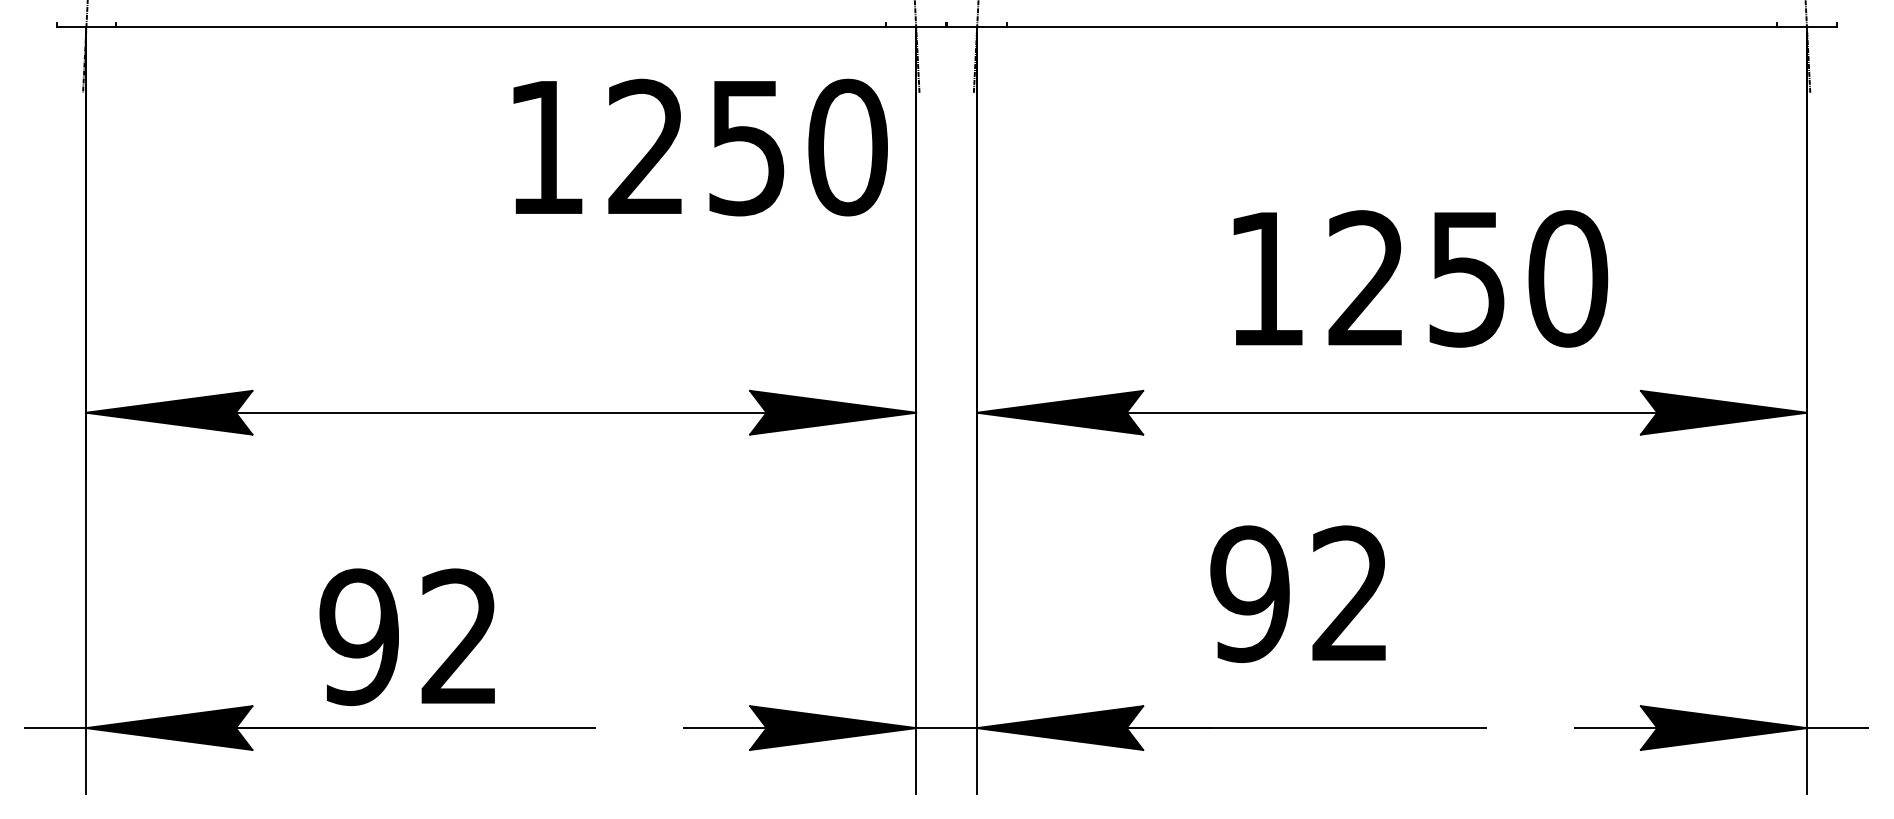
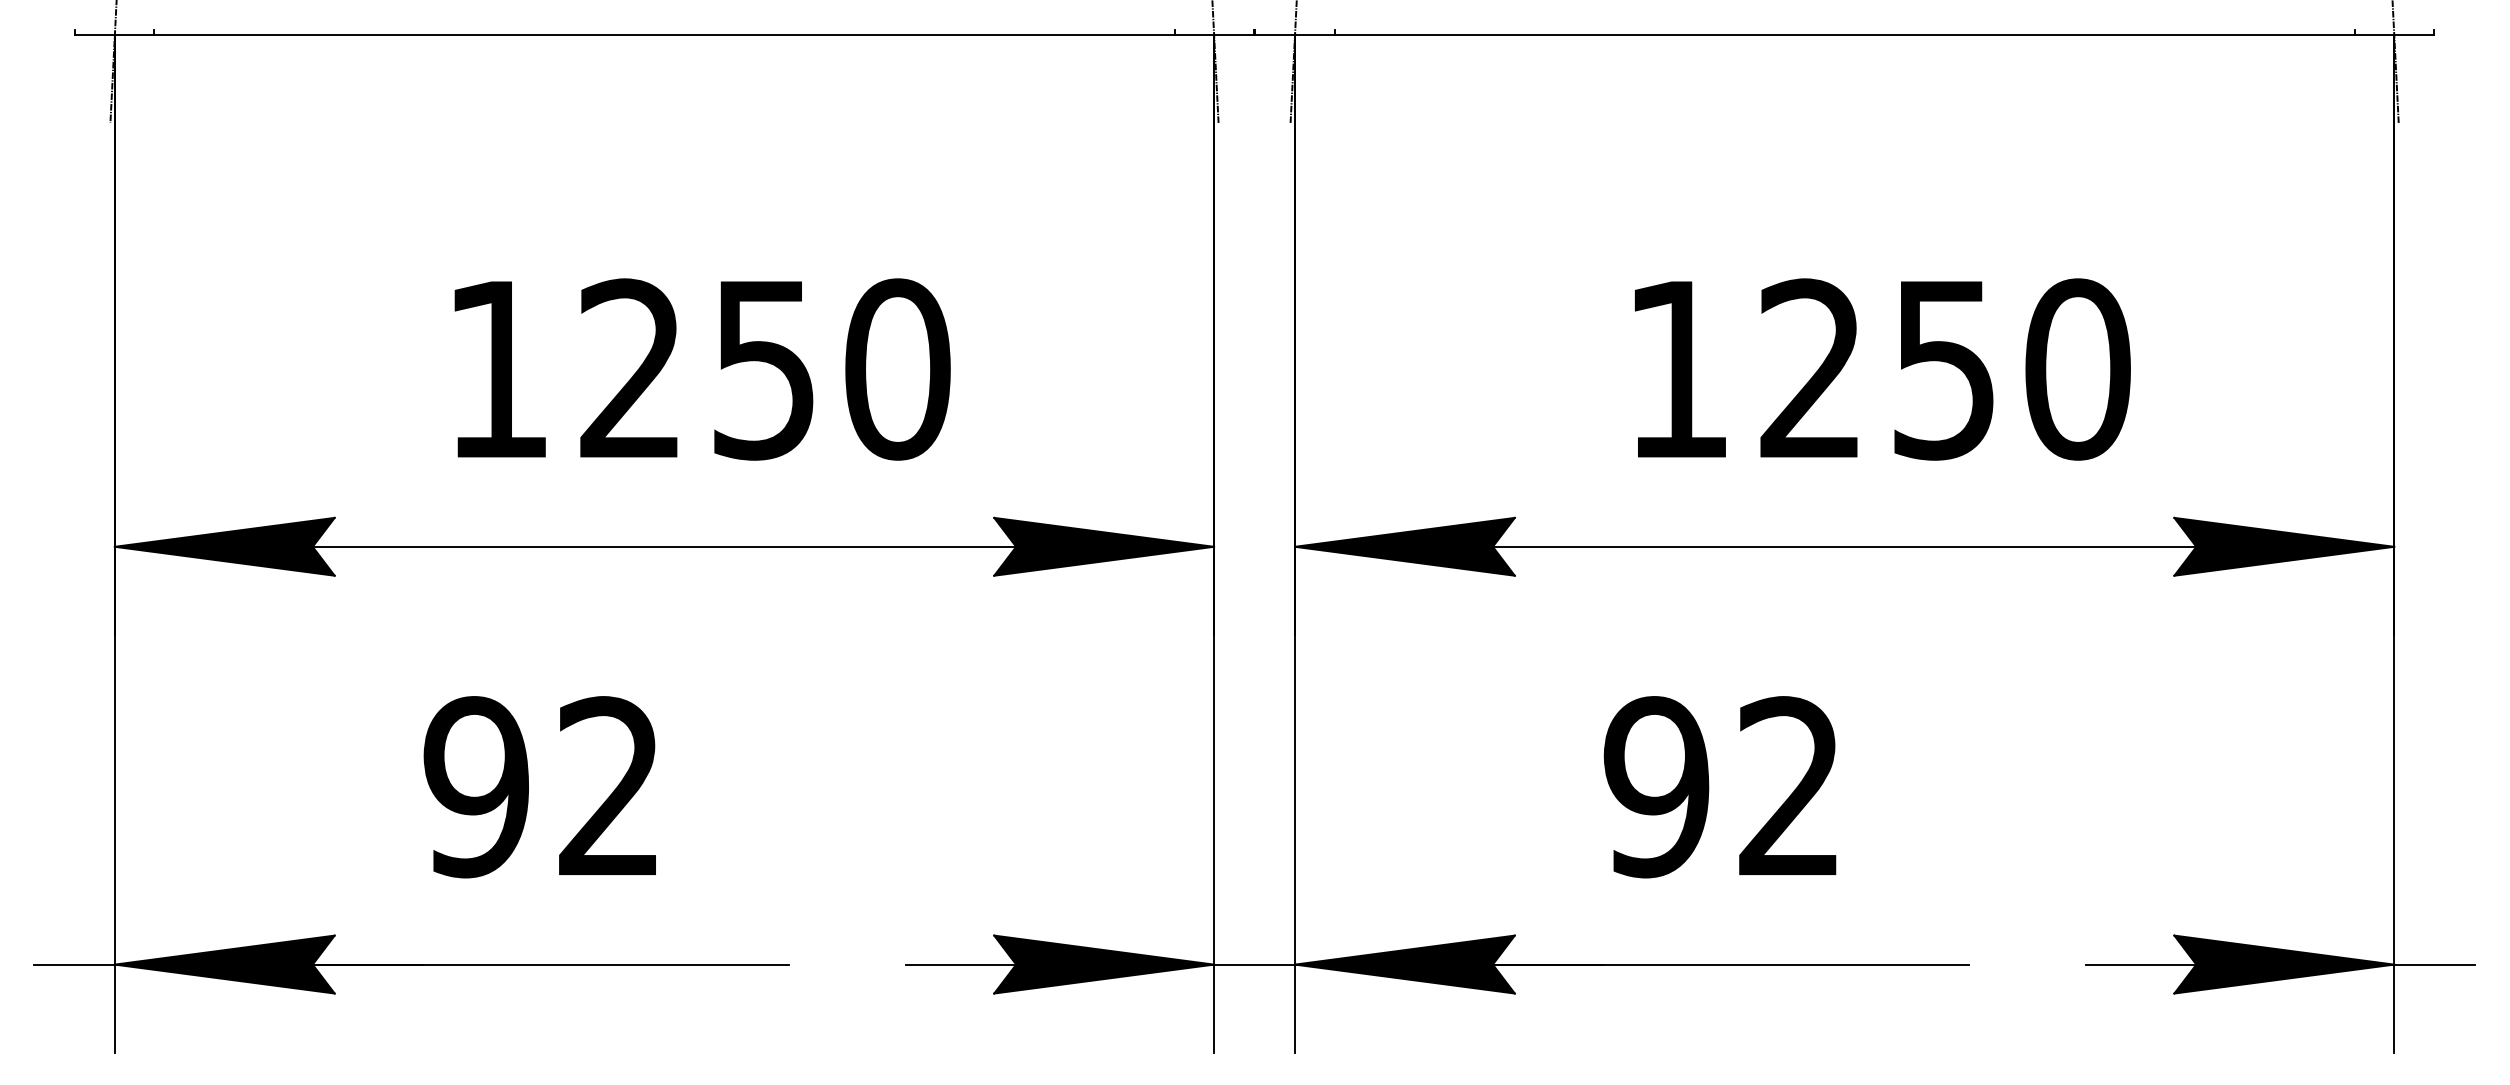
text: (700, 147) -> (702, 369), moved
text: (406, 637) -> (539, 787), moved

